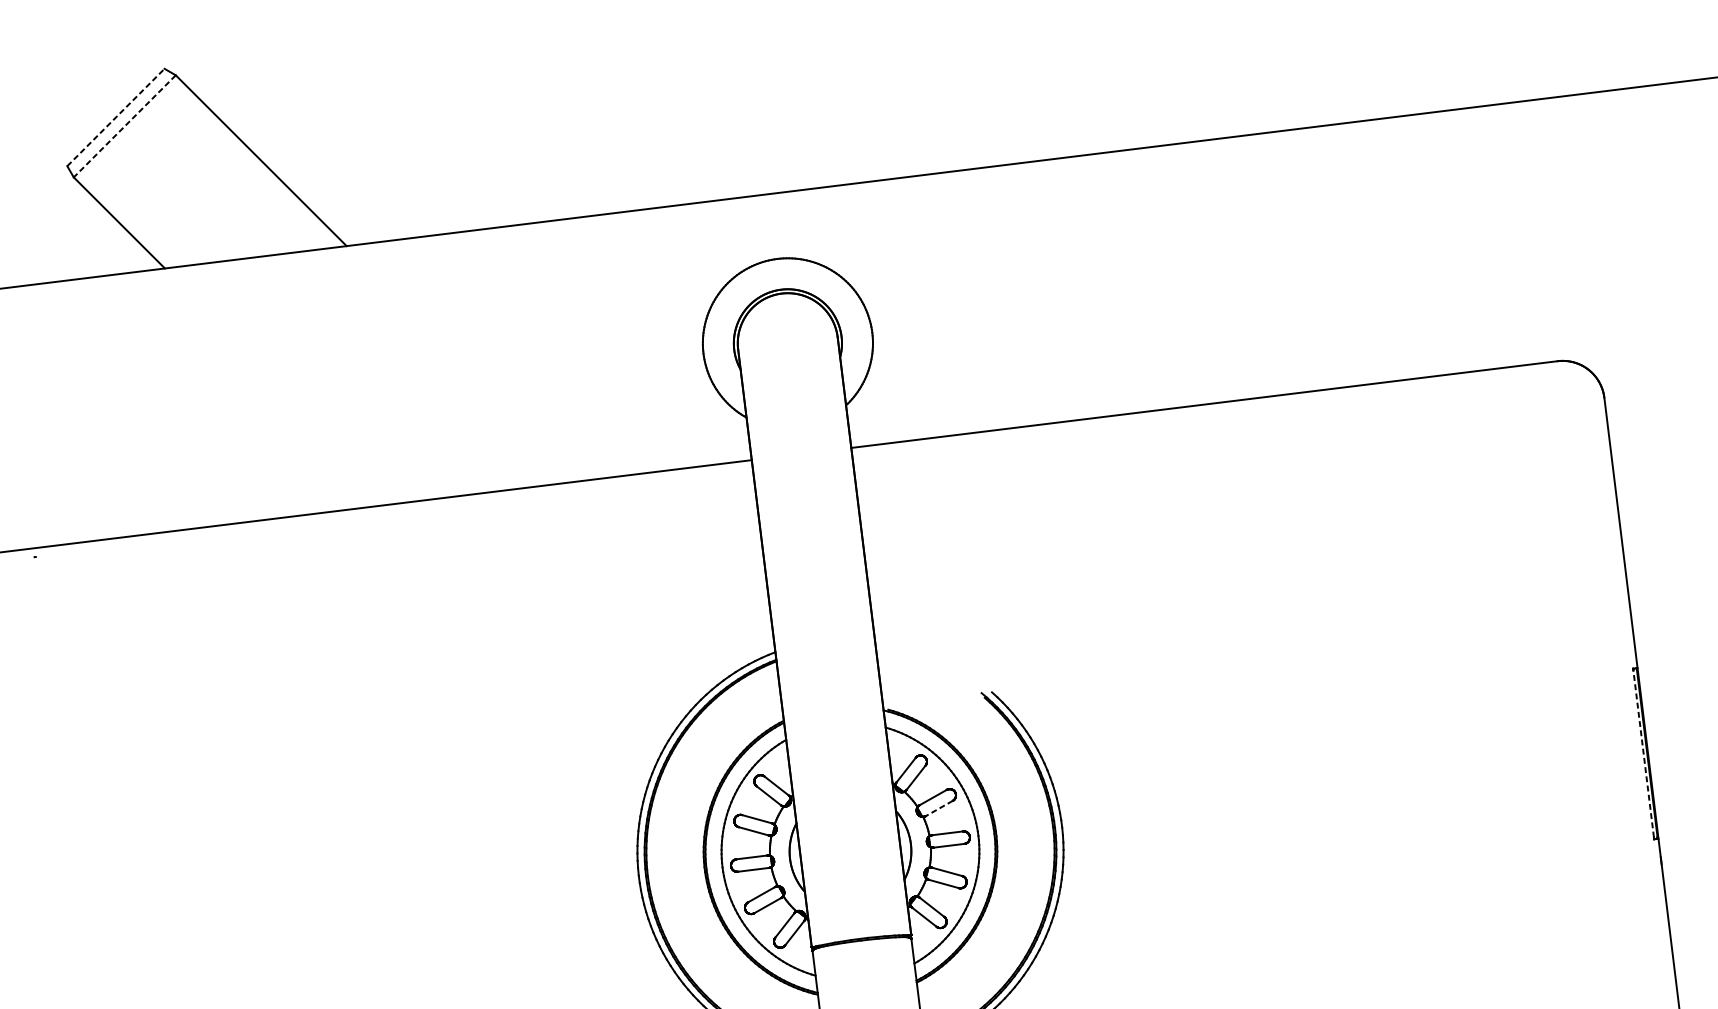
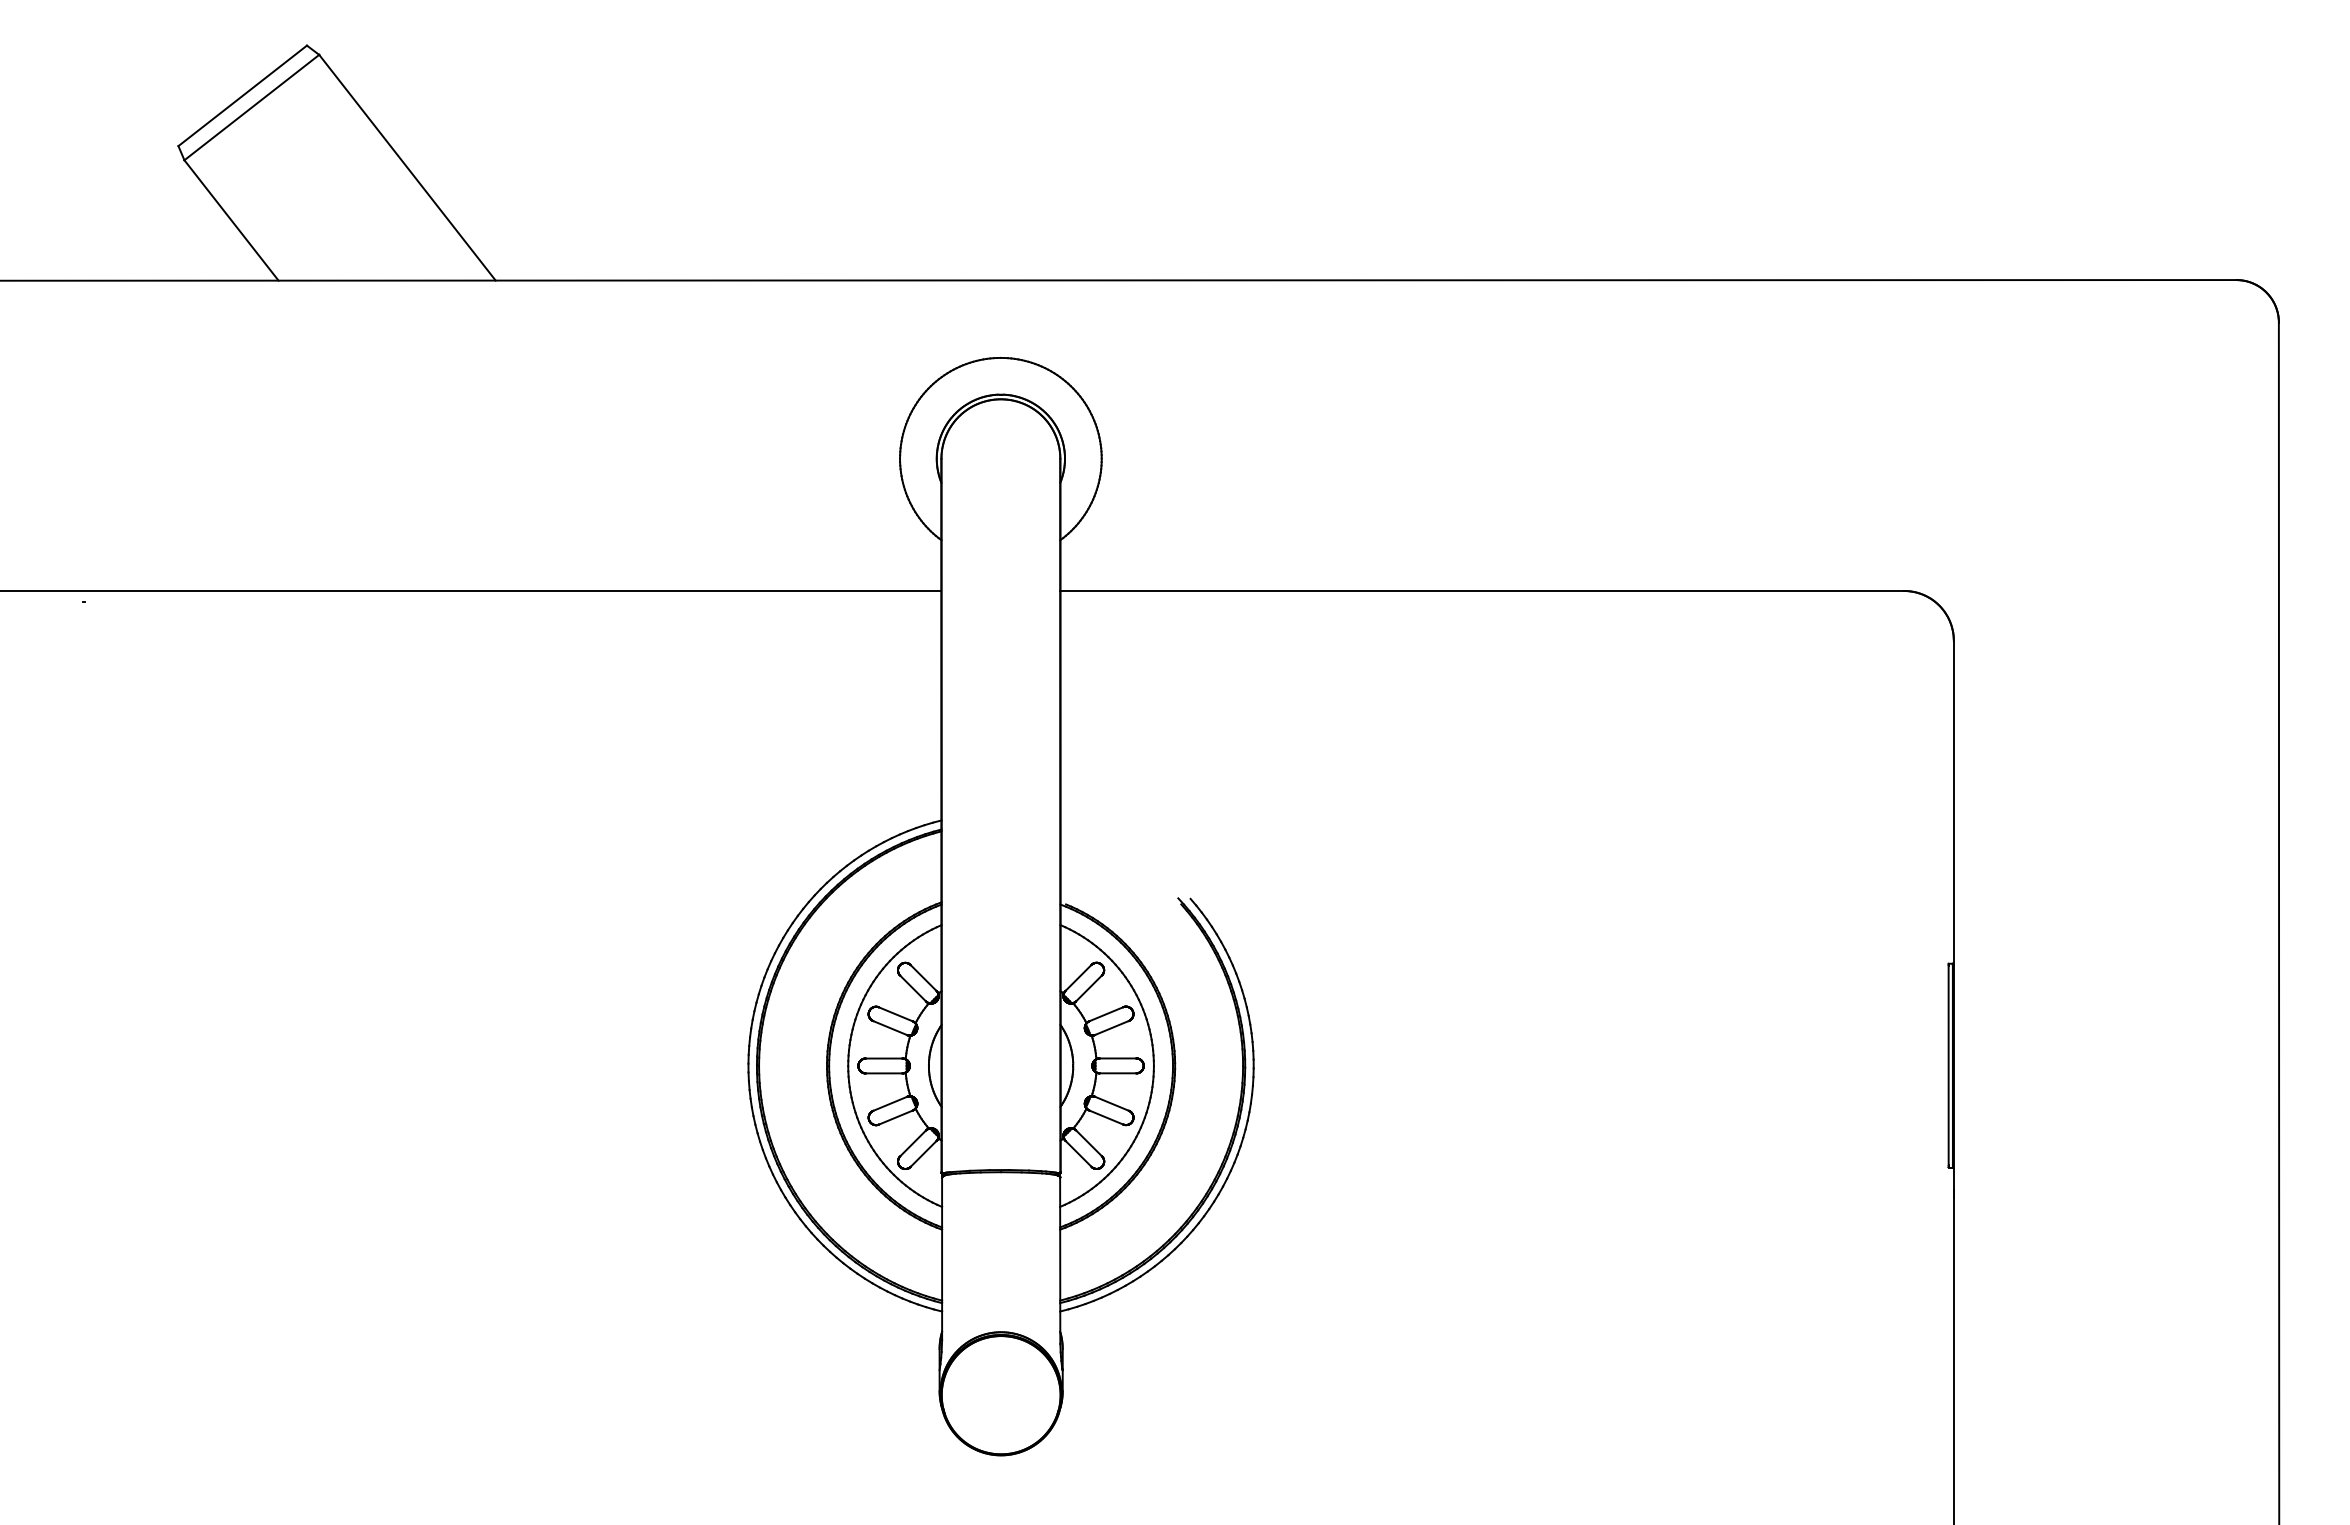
line: (115, 117) -> (242, 95), dashed -> solid
line: (124, 126) -> (251, 107), dashed -> solid
line: (1643, 753) -> (1948, 1065), dashed -> solid
line: (939, 808) -> (1111, 1028), dashed -> solid

